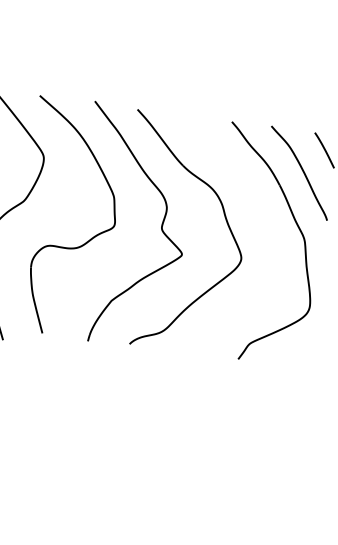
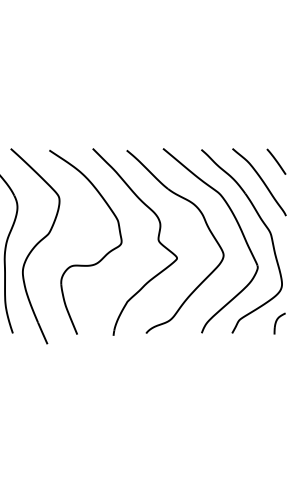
part: (265, 225) -> (238, 226), added
part: (299, 355) -> (279, 323), added

